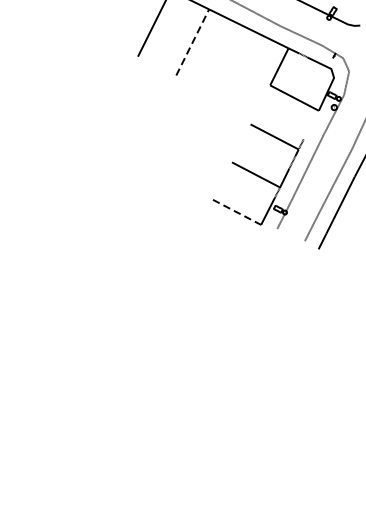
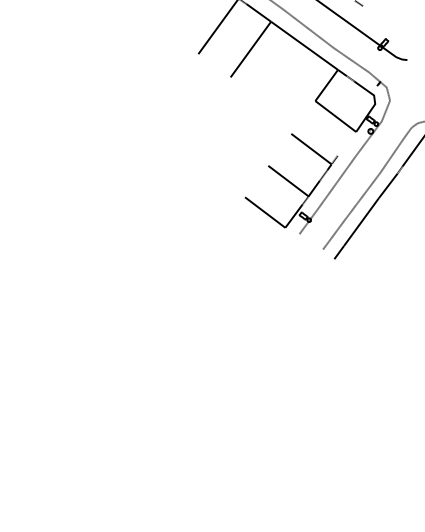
line: (193, 42) -> (251, 49), dashed -> solid
line: (237, 212) -> (265, 212), dashed -> solid

